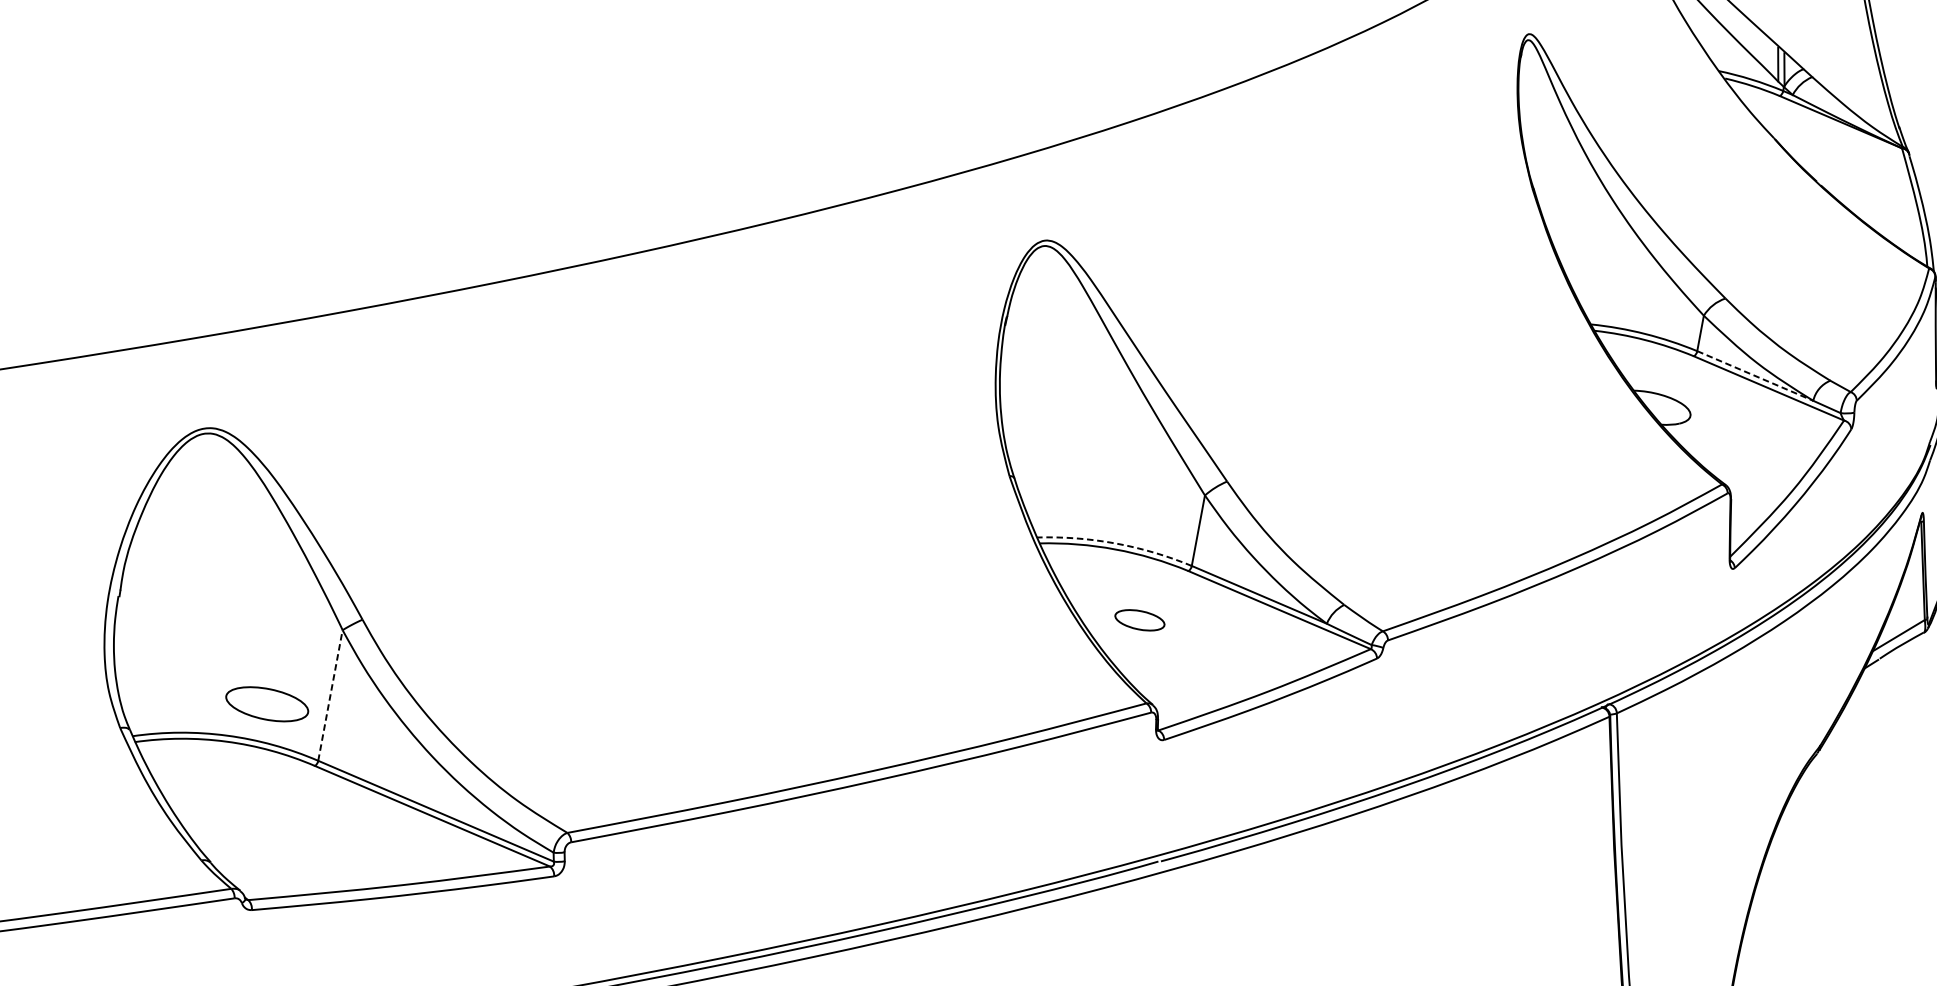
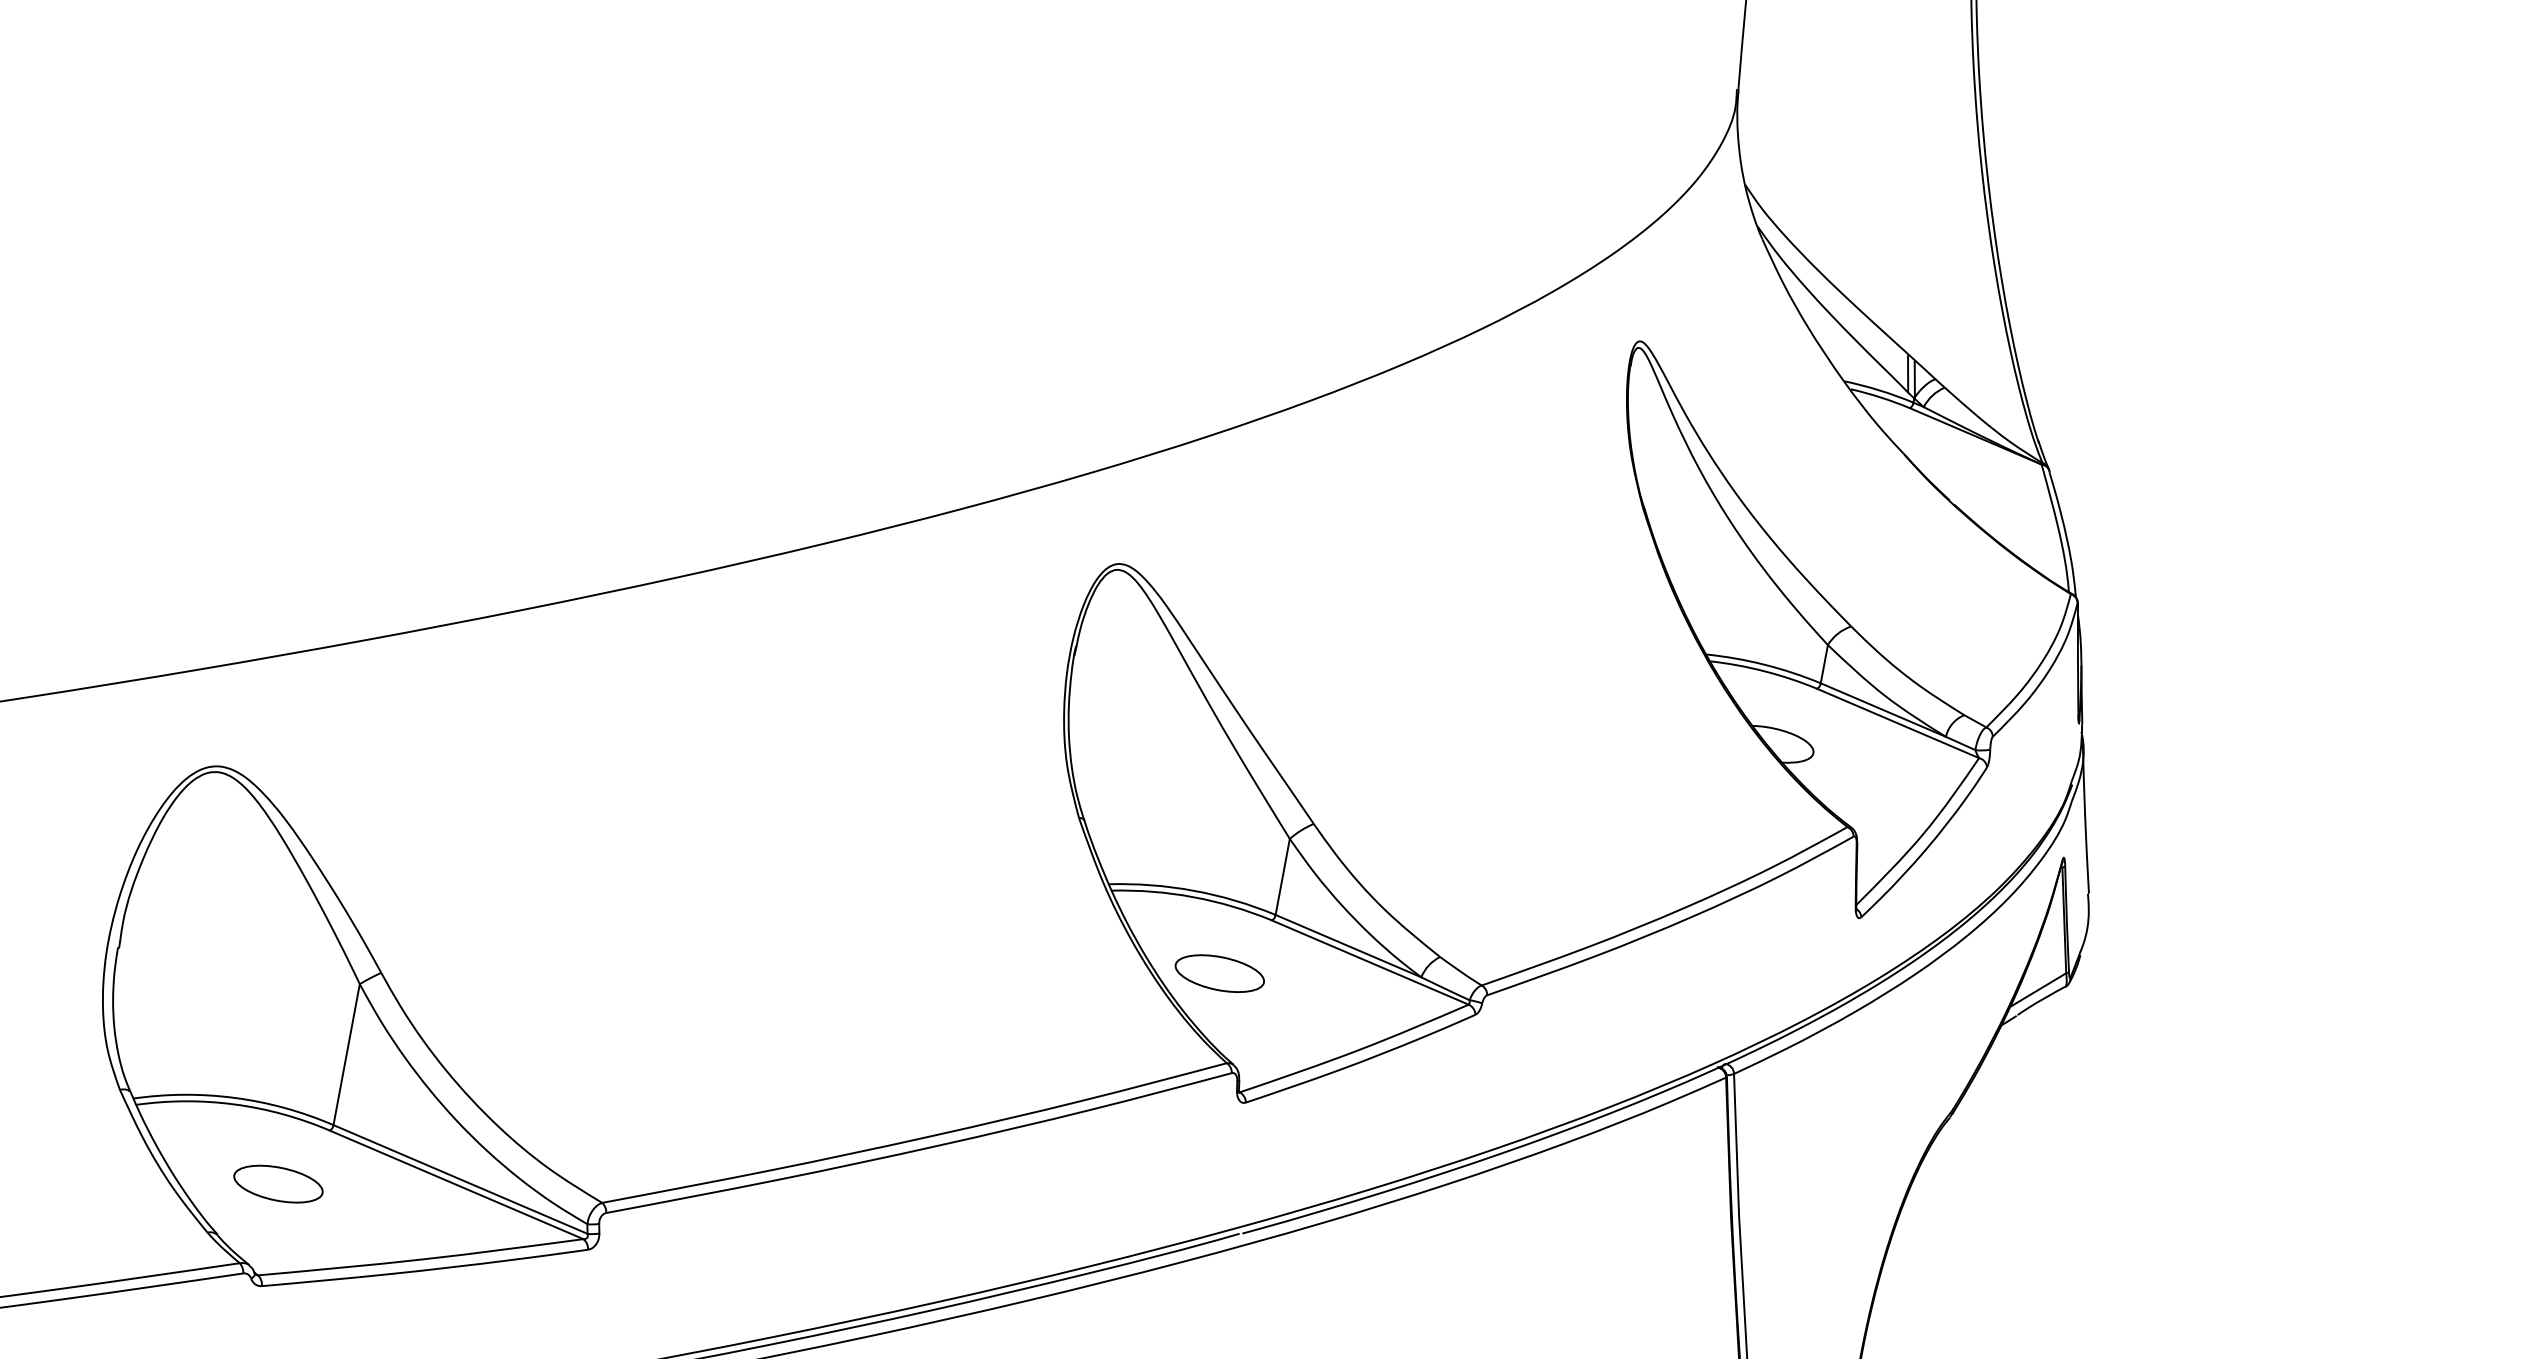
line: (1755, 376) -> (1883, 710), dashed -> solid
arc: (1115, 543) -> (1193, 890), dashed -> solid
part: (1139, 620) -> (1219, 973), size x1.67
line: (330, 695) -> (346, 1054), dashed -> solid
part: (267, 703) -> (278, 1183), moved

